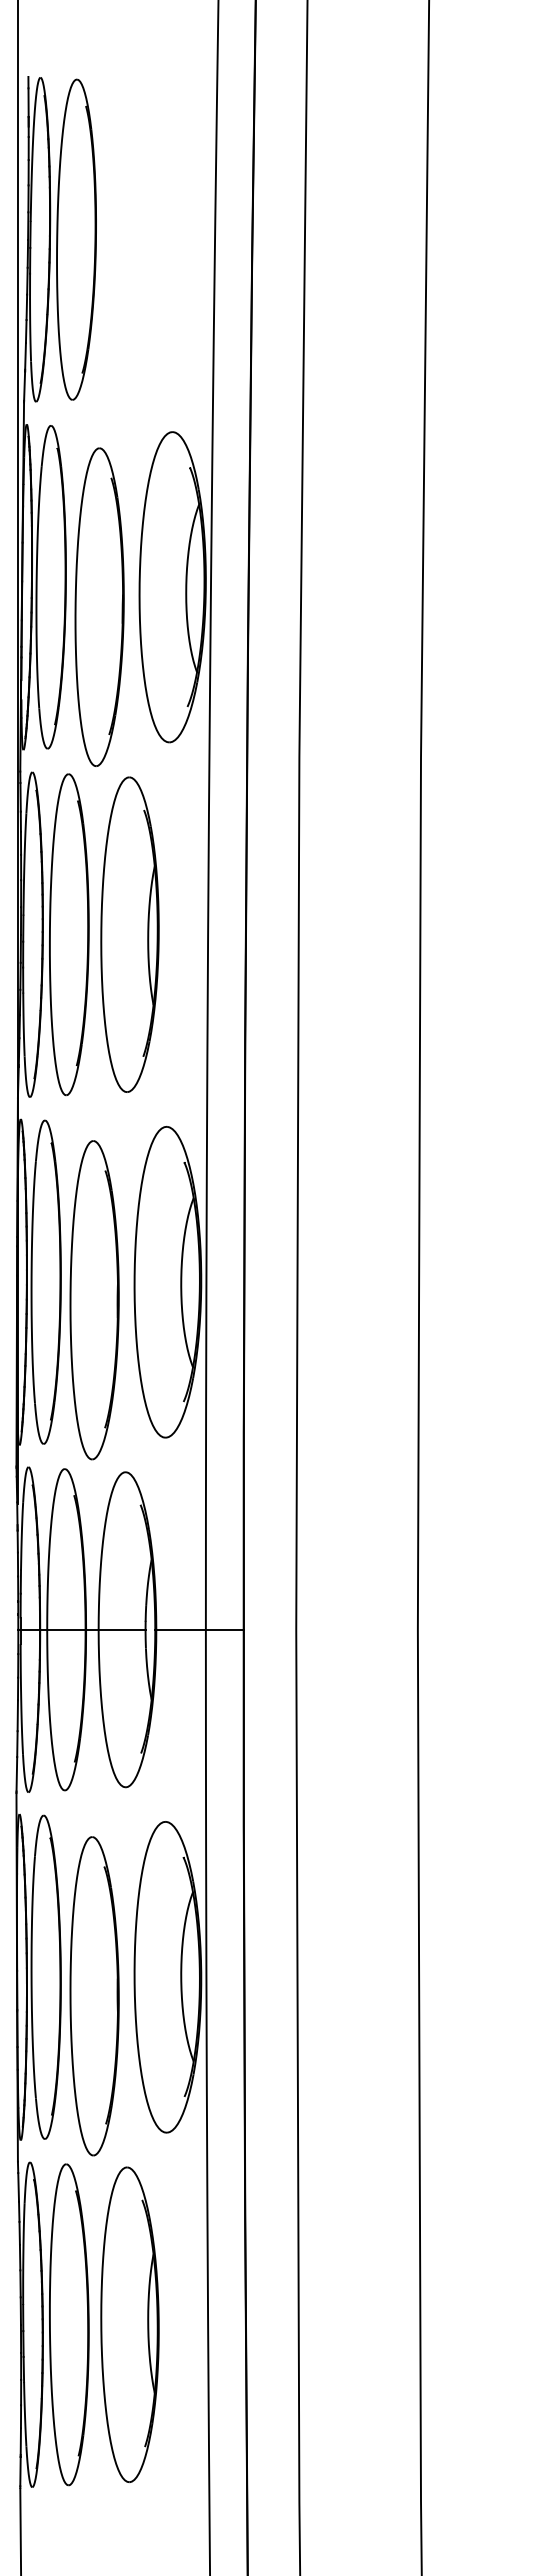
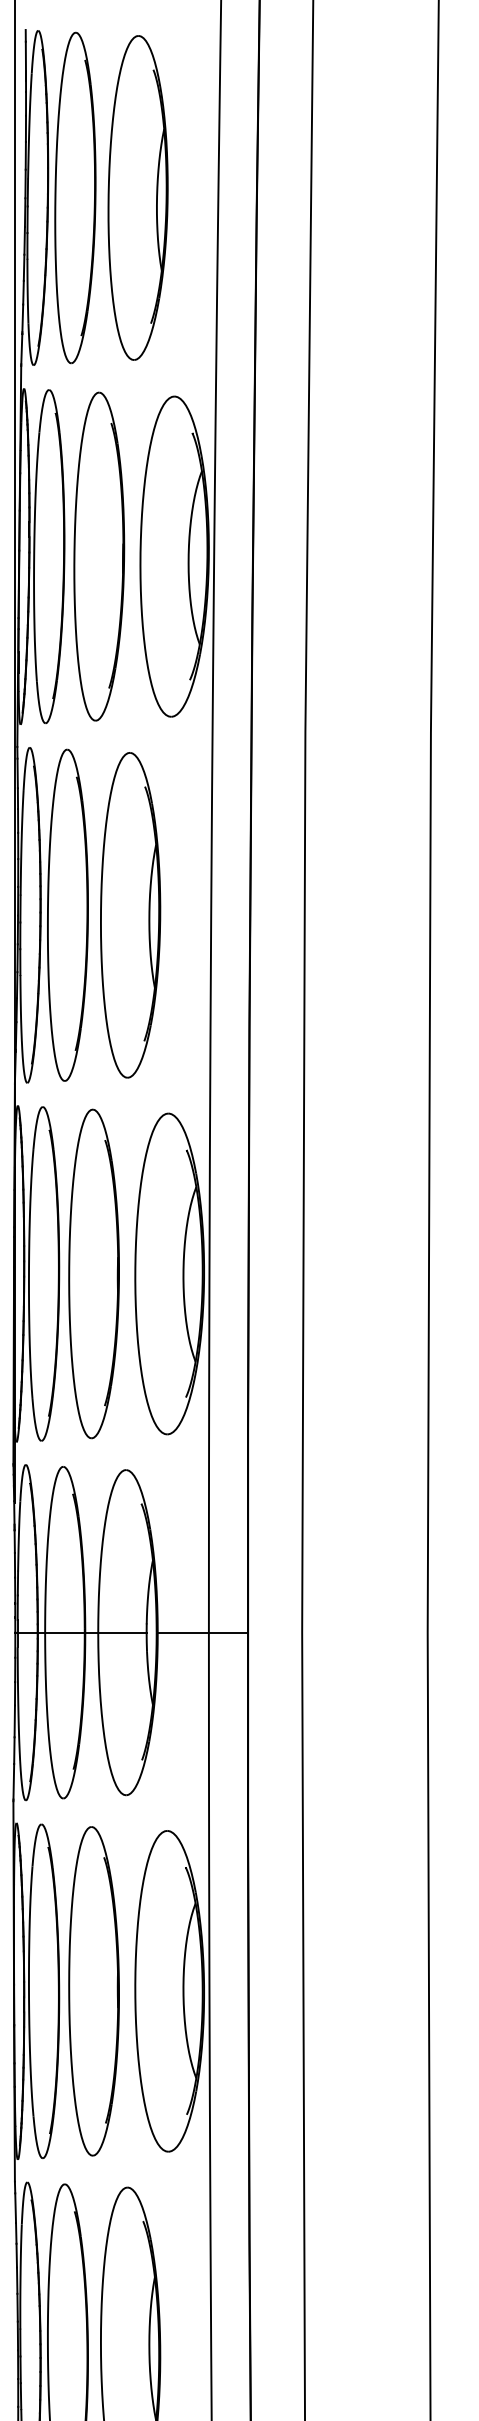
part: (136, 239) -> (137, 197), added
part: (99, 606) -> (99, 555), moved
part: (94, 1300) -> (93, 1274), moved
part: (94, 1996) -> (93, 1991), moved

